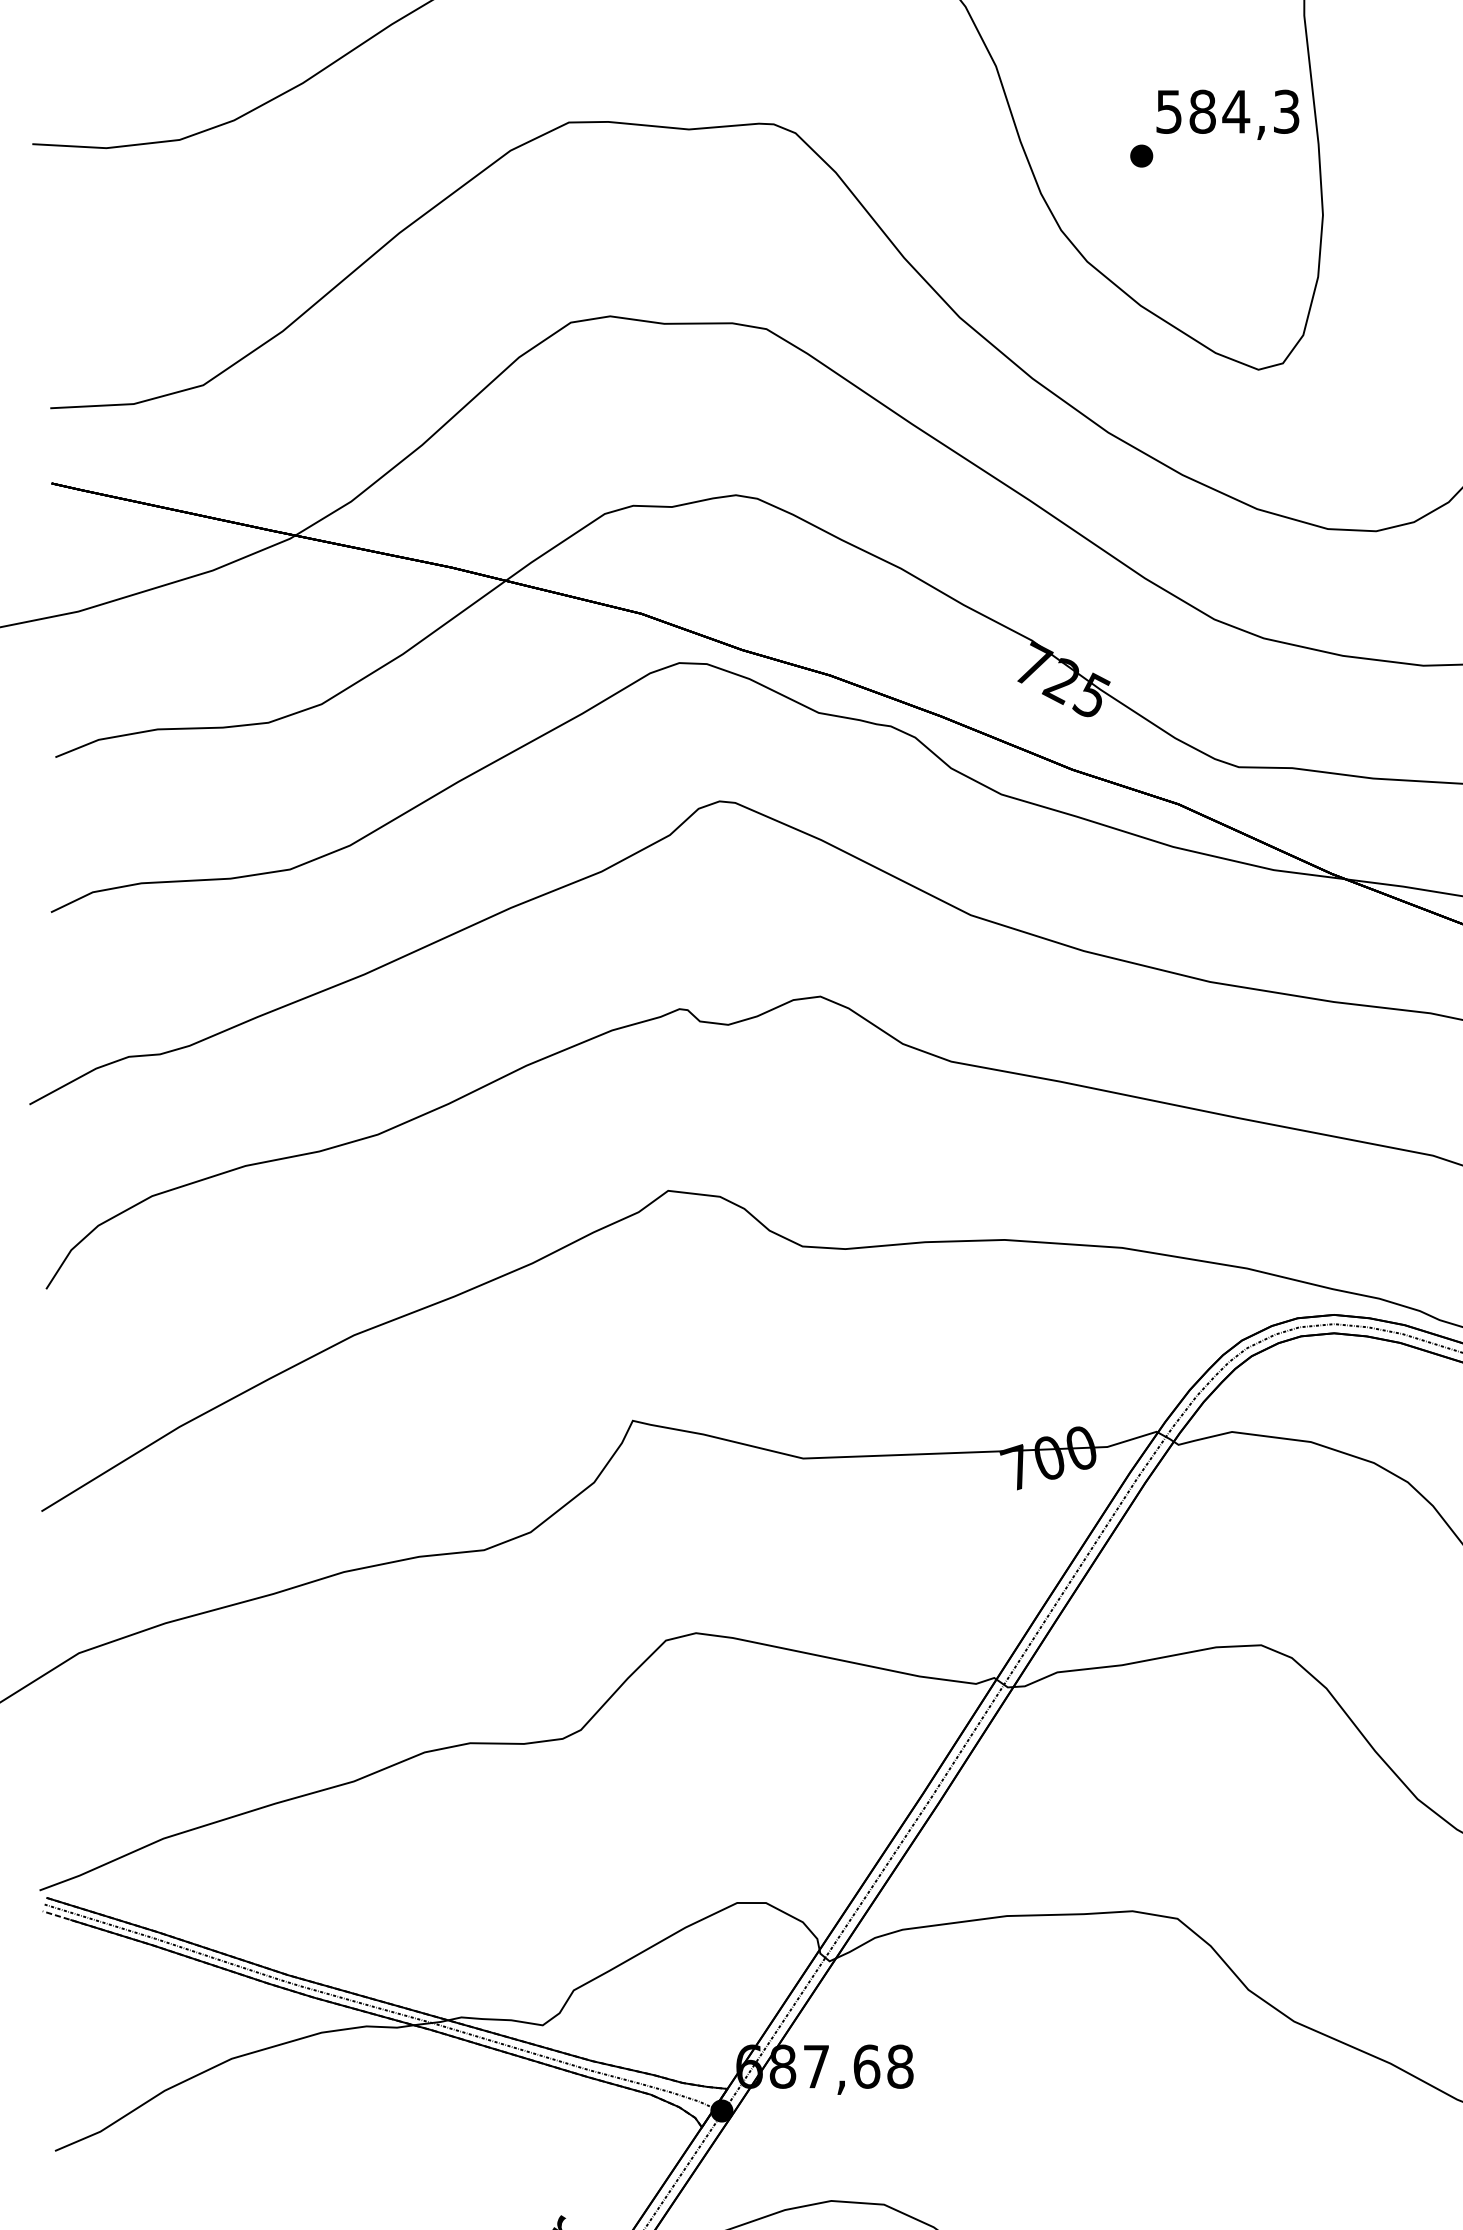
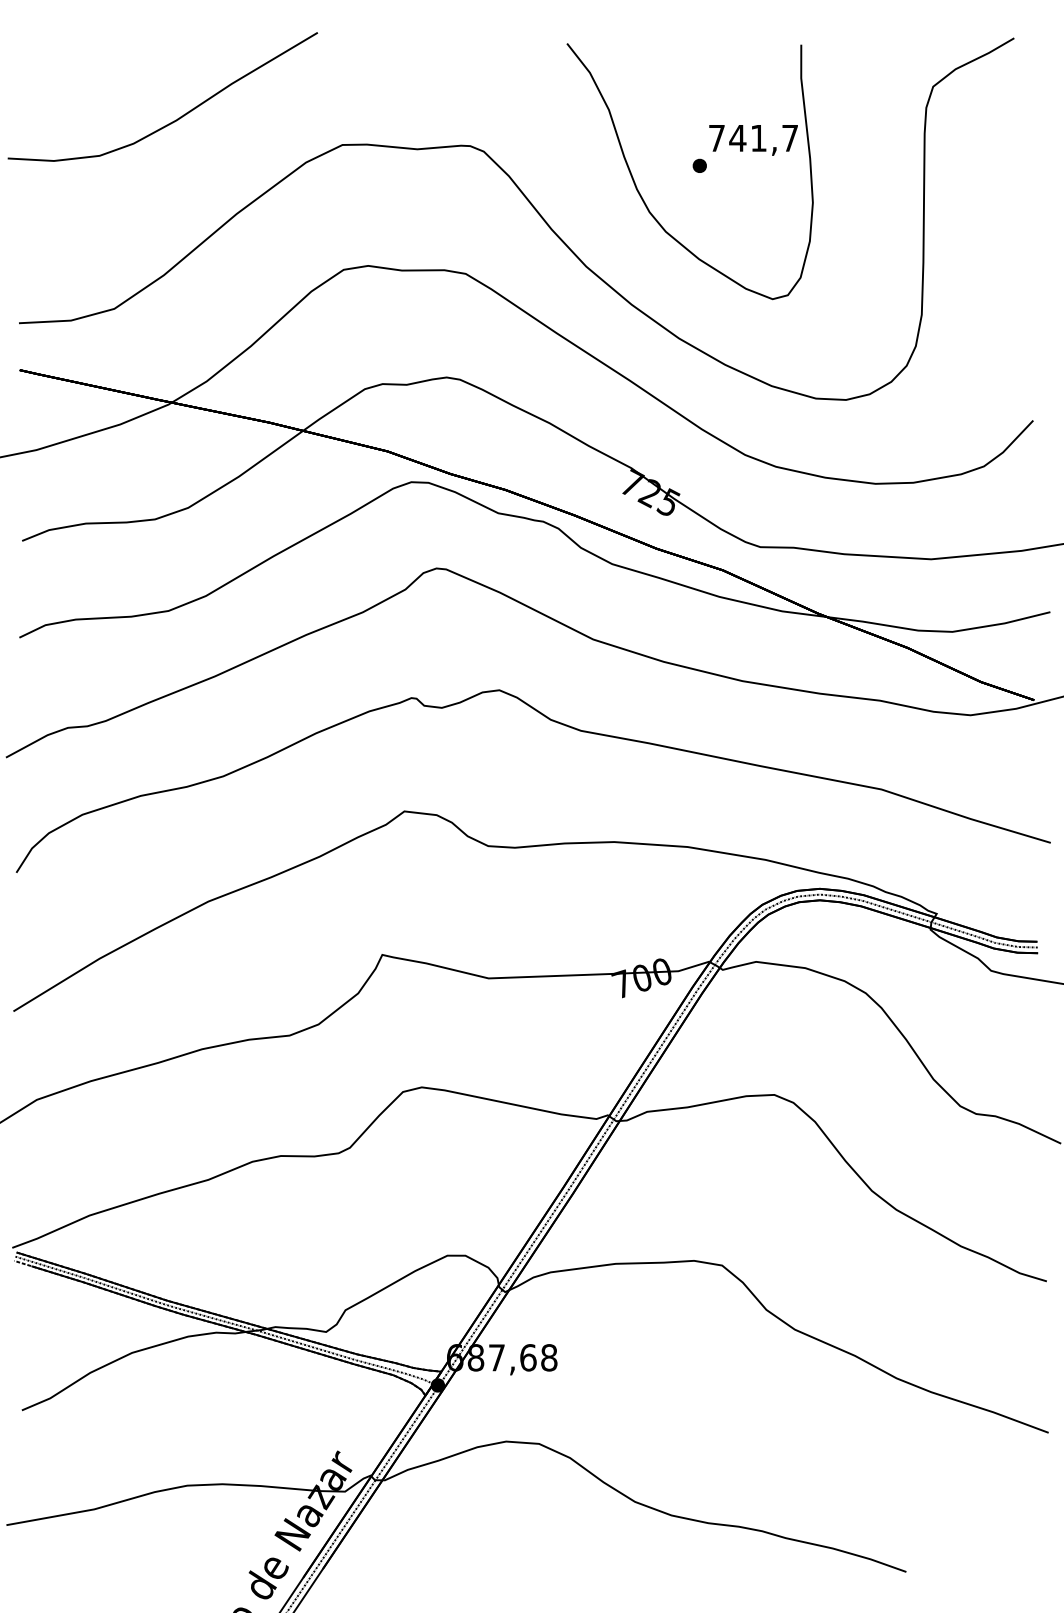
text: (1227, 112) -> (753, 138), 584,3 -> 741,7

